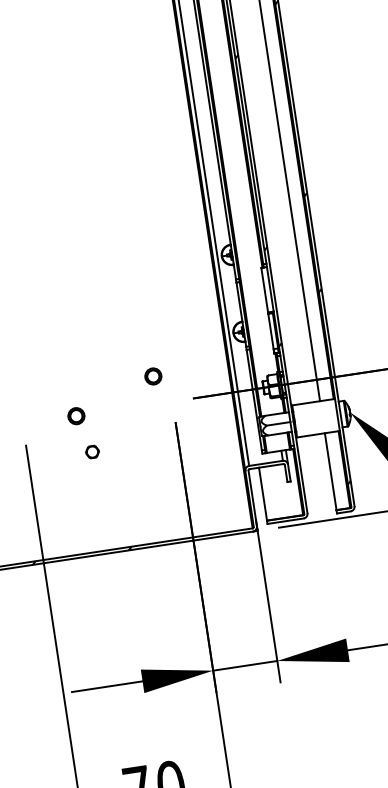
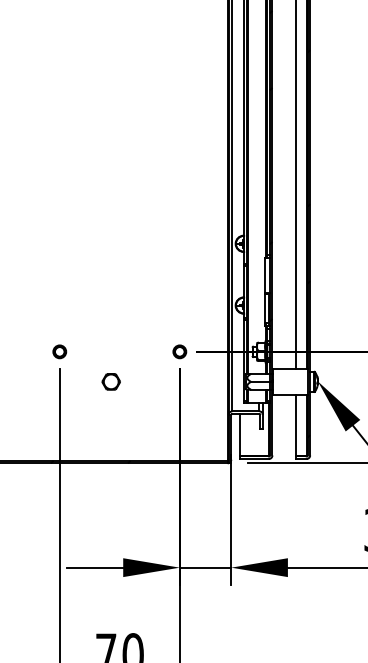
part: (152, 376) -> (179, 351), moved
part: (76, 415) -> (59, 351), moved
part: (91, 451) -> (110, 381), size x1.67

